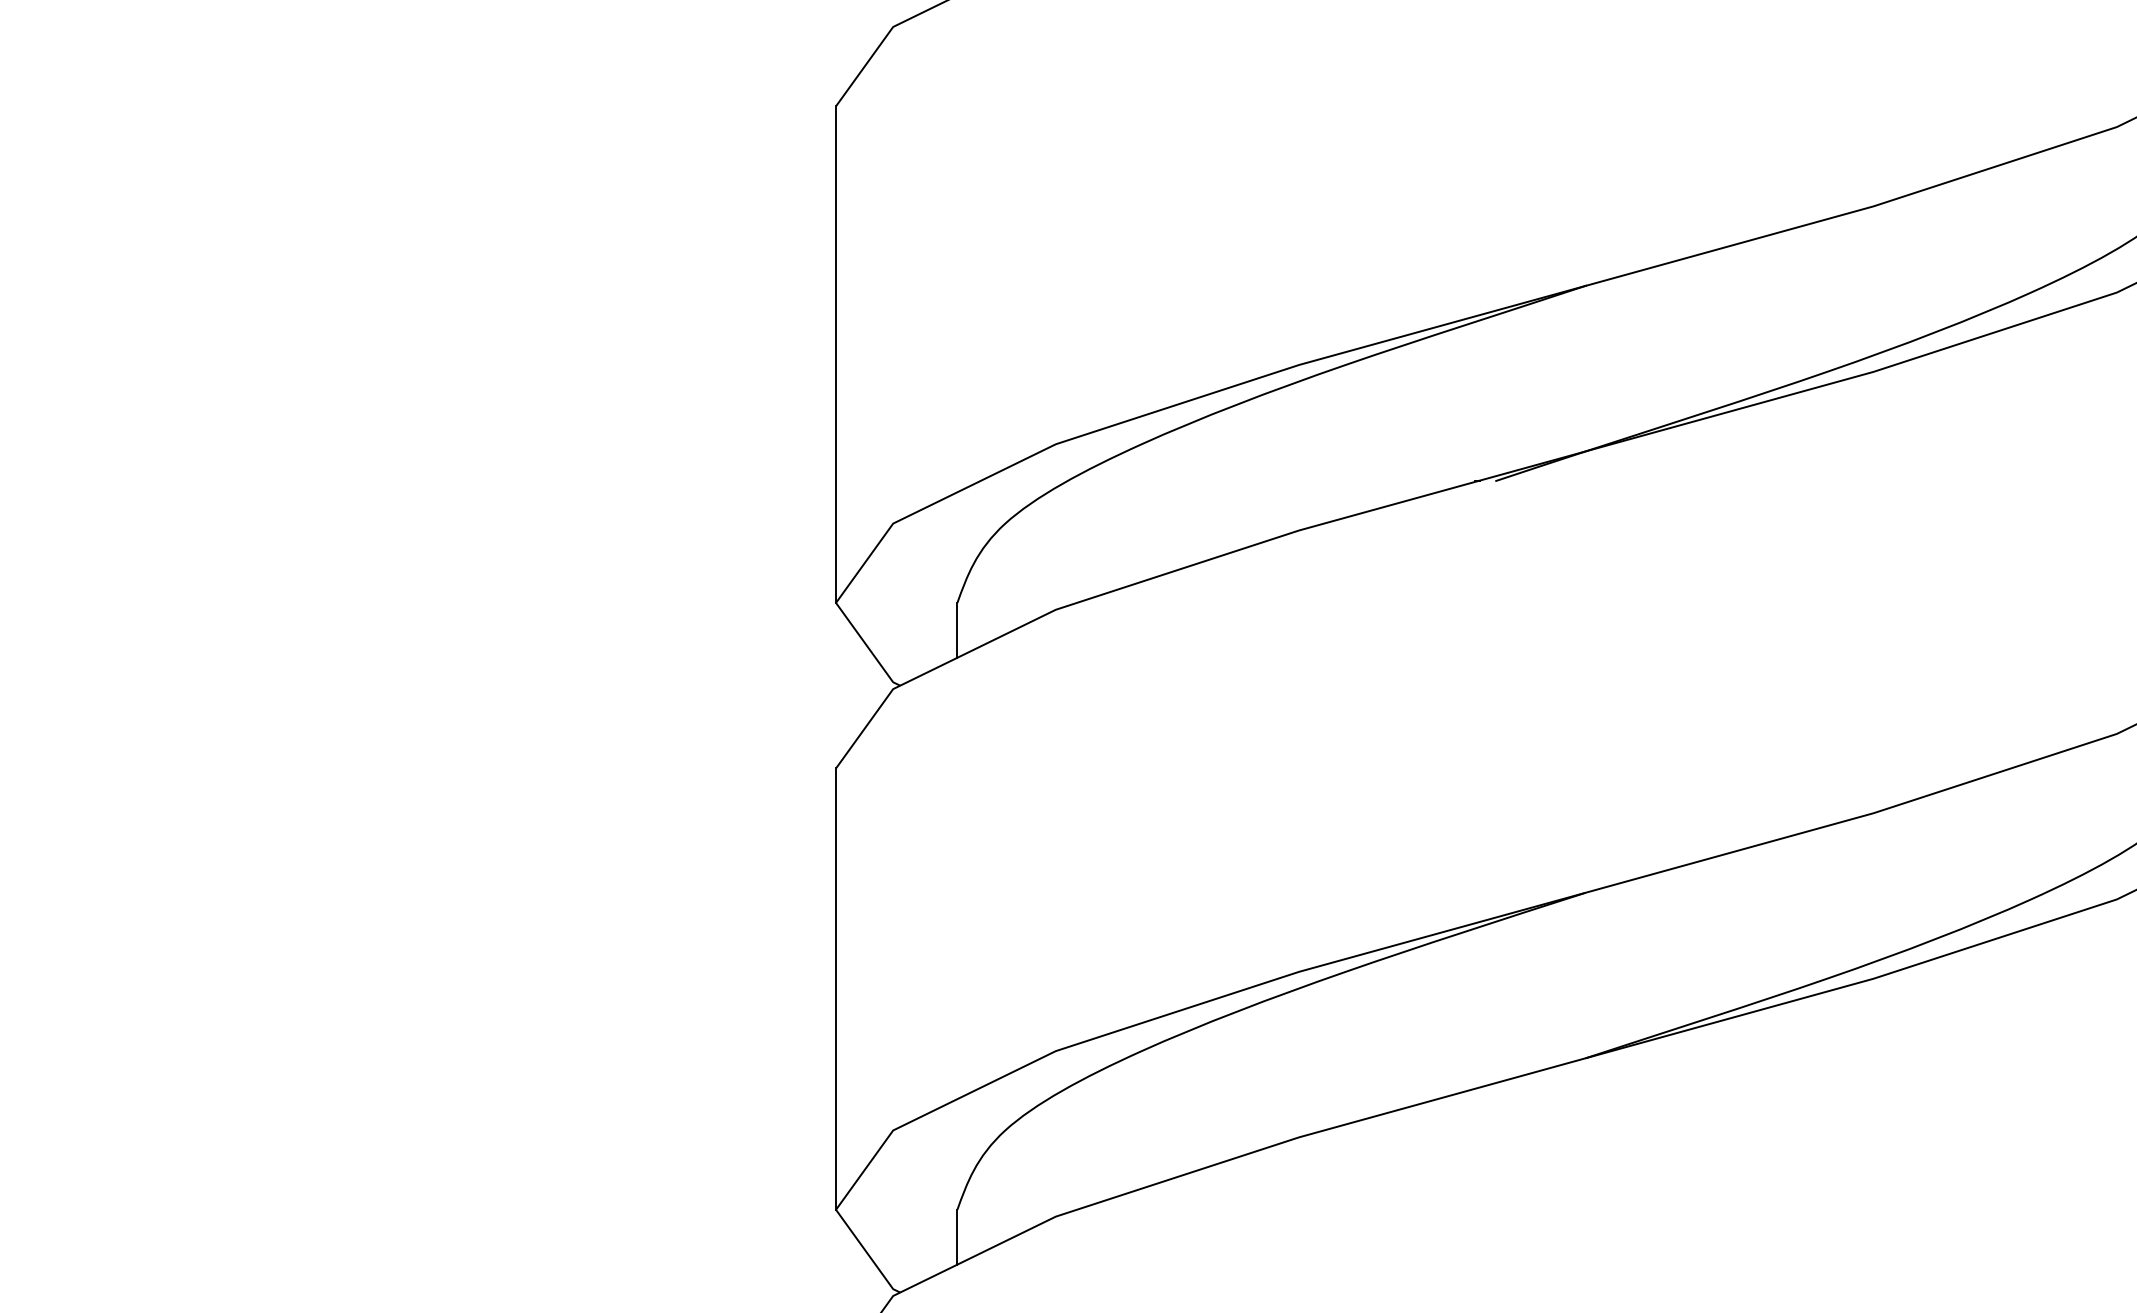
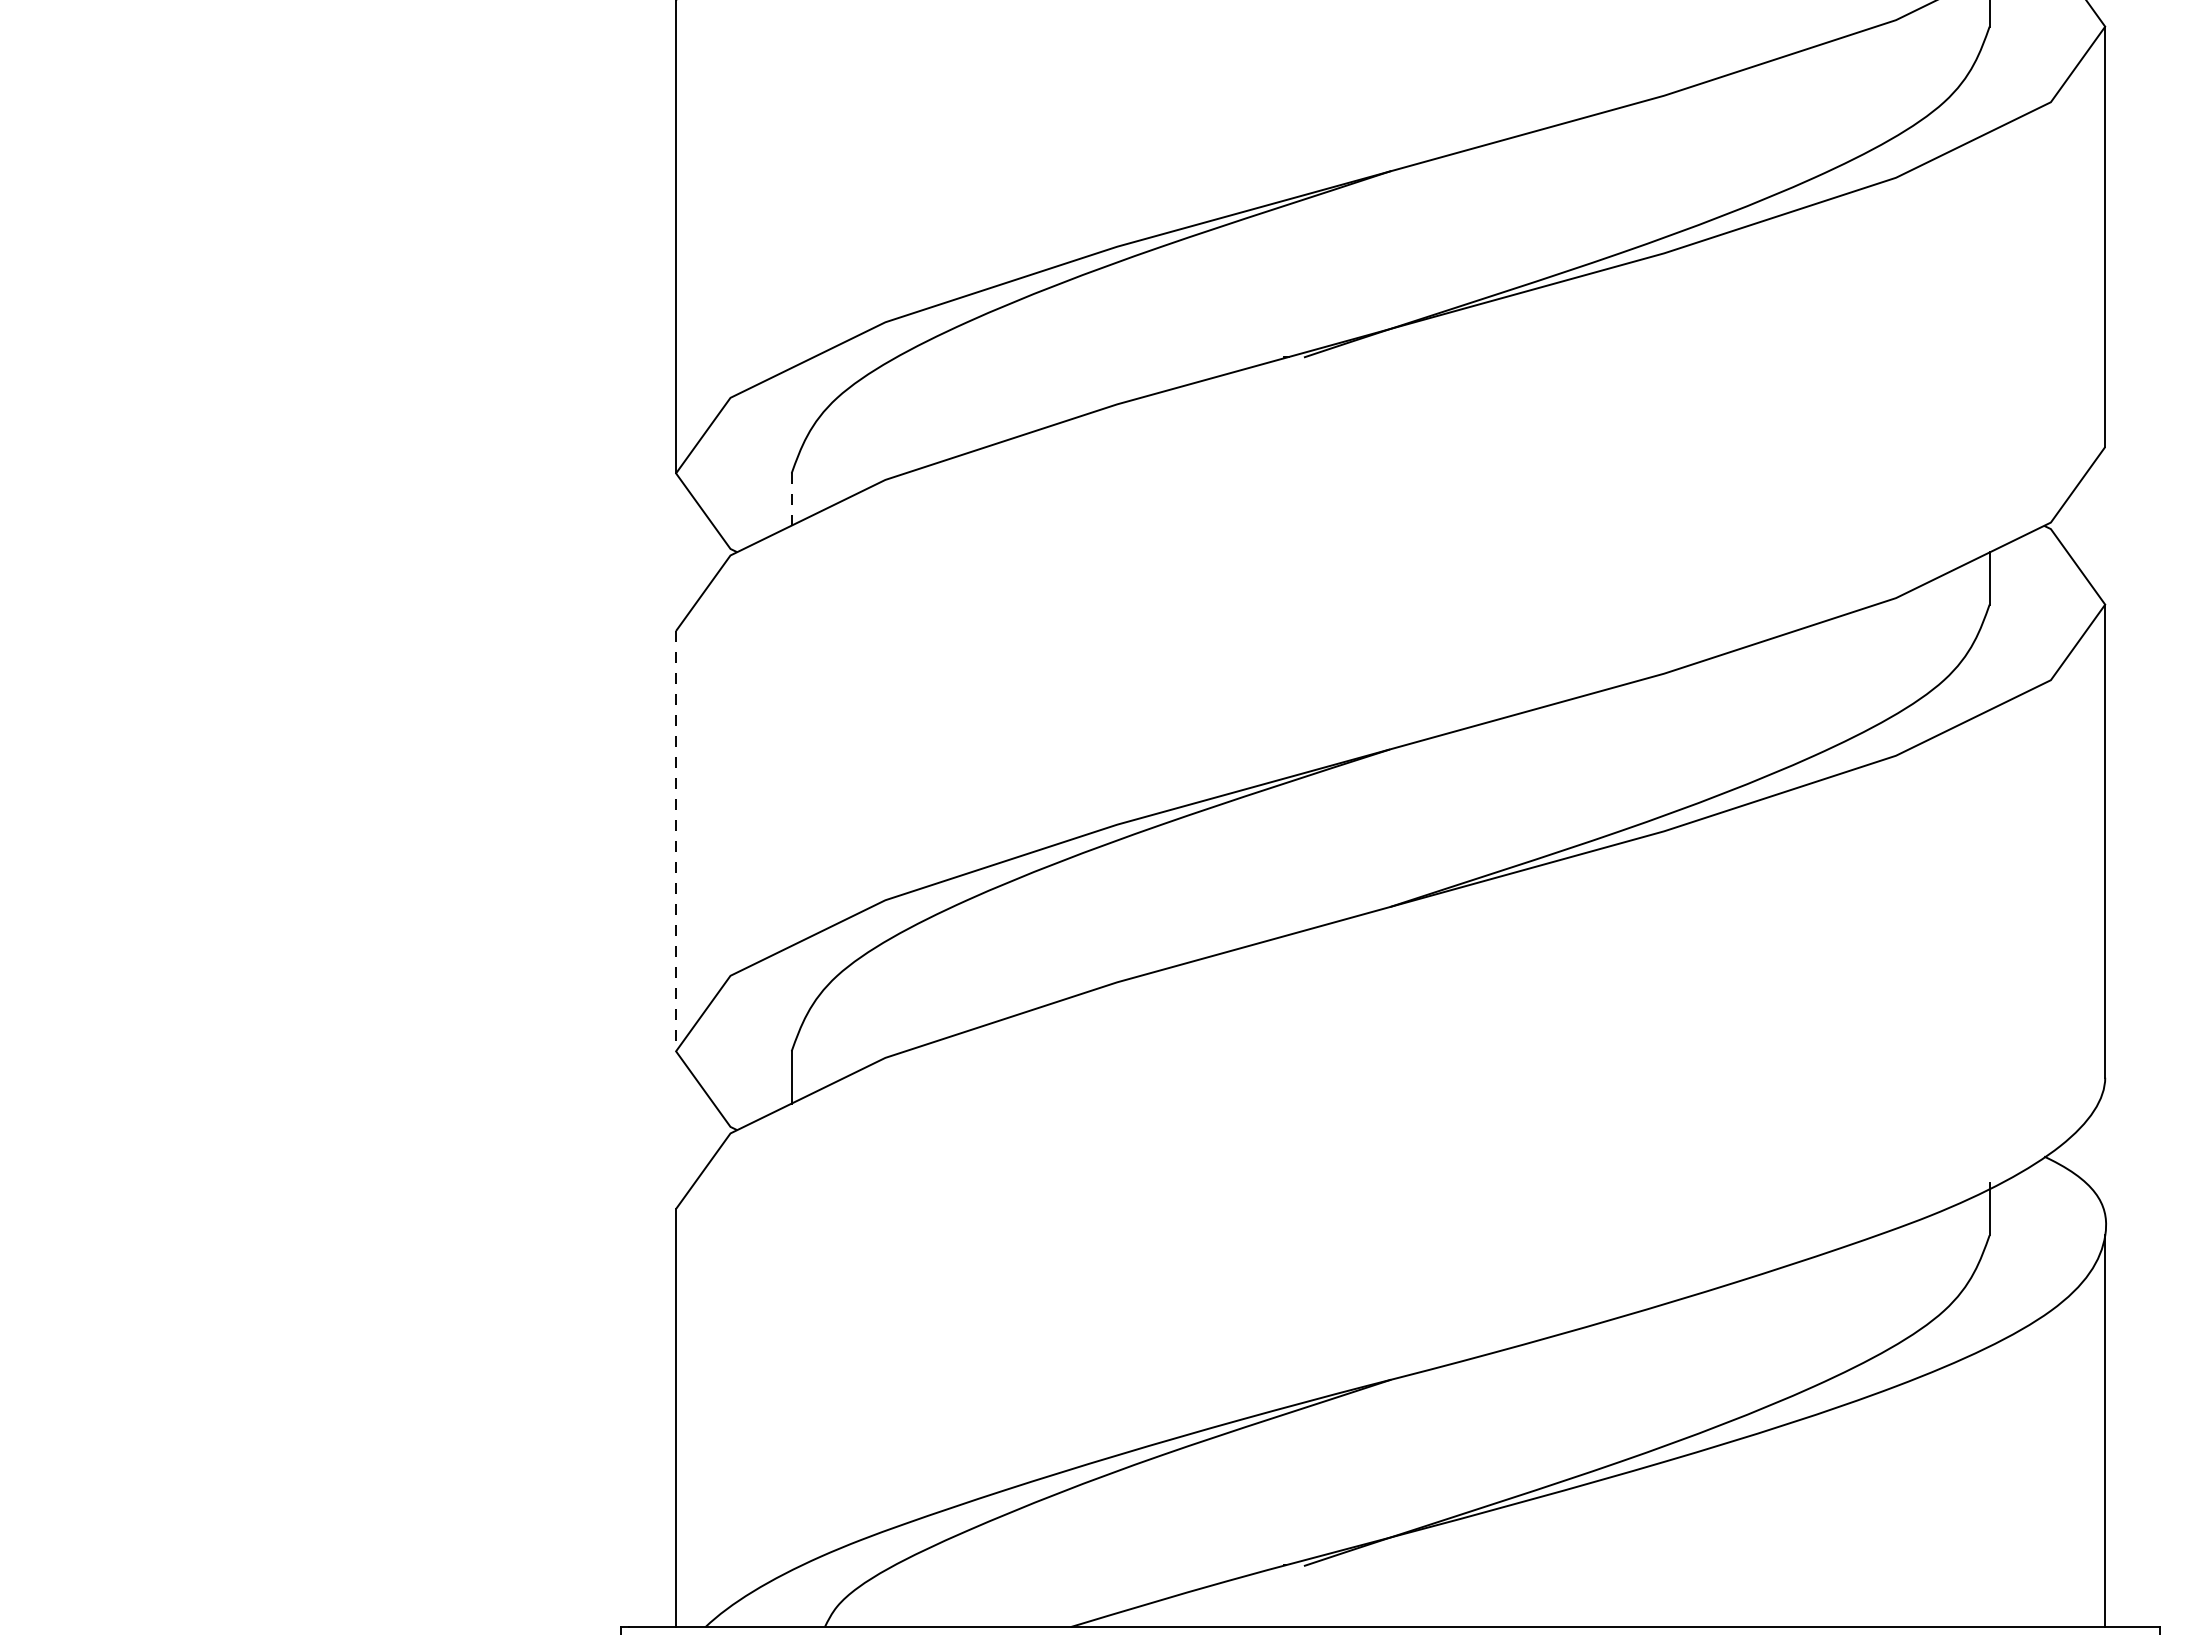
line: (957, 631) -> (791, 500), solid -> dashed
line: (836, 989) -> (676, 841), solid -> dashed

